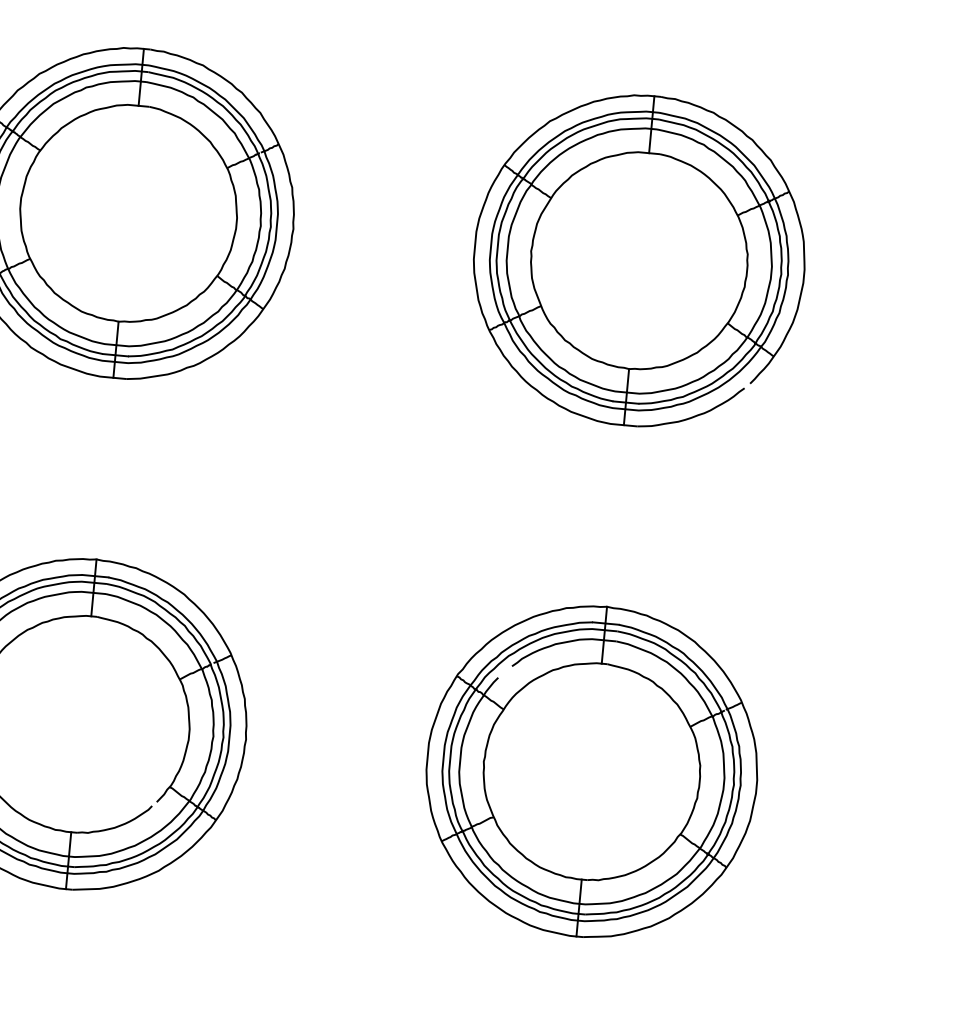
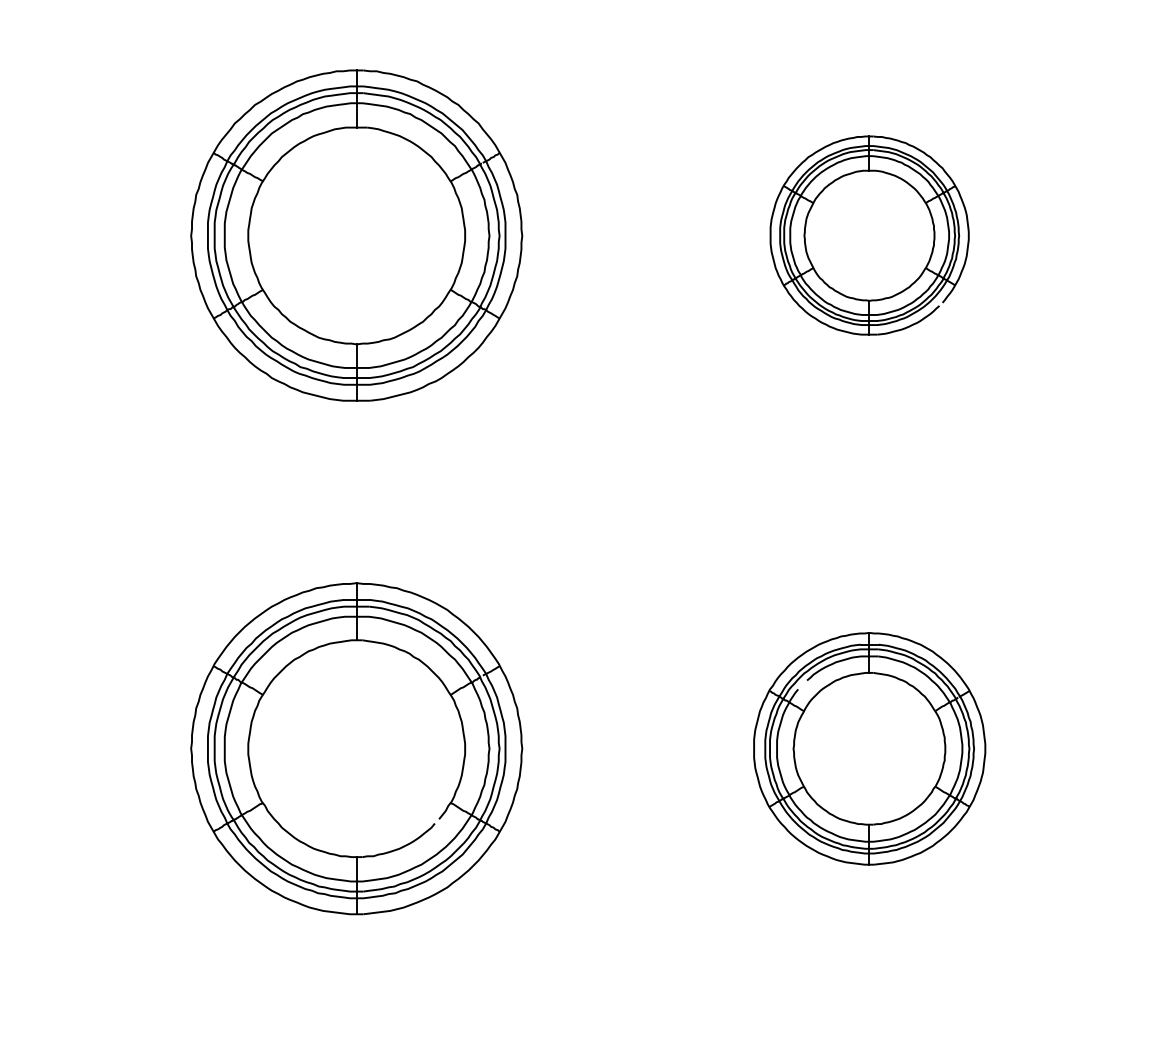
part: (639, 260) -> (869, 235), size x0.6
part: (591, 771) -> (869, 748), size x0.7

